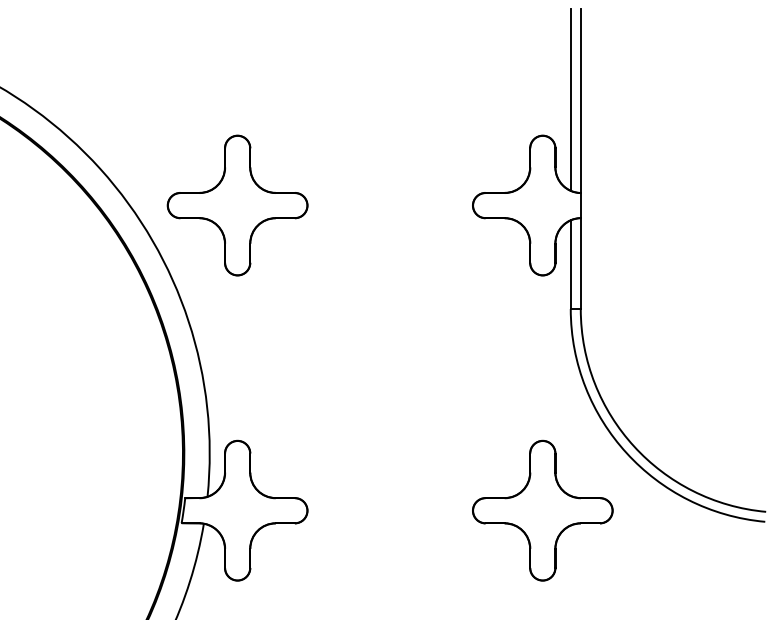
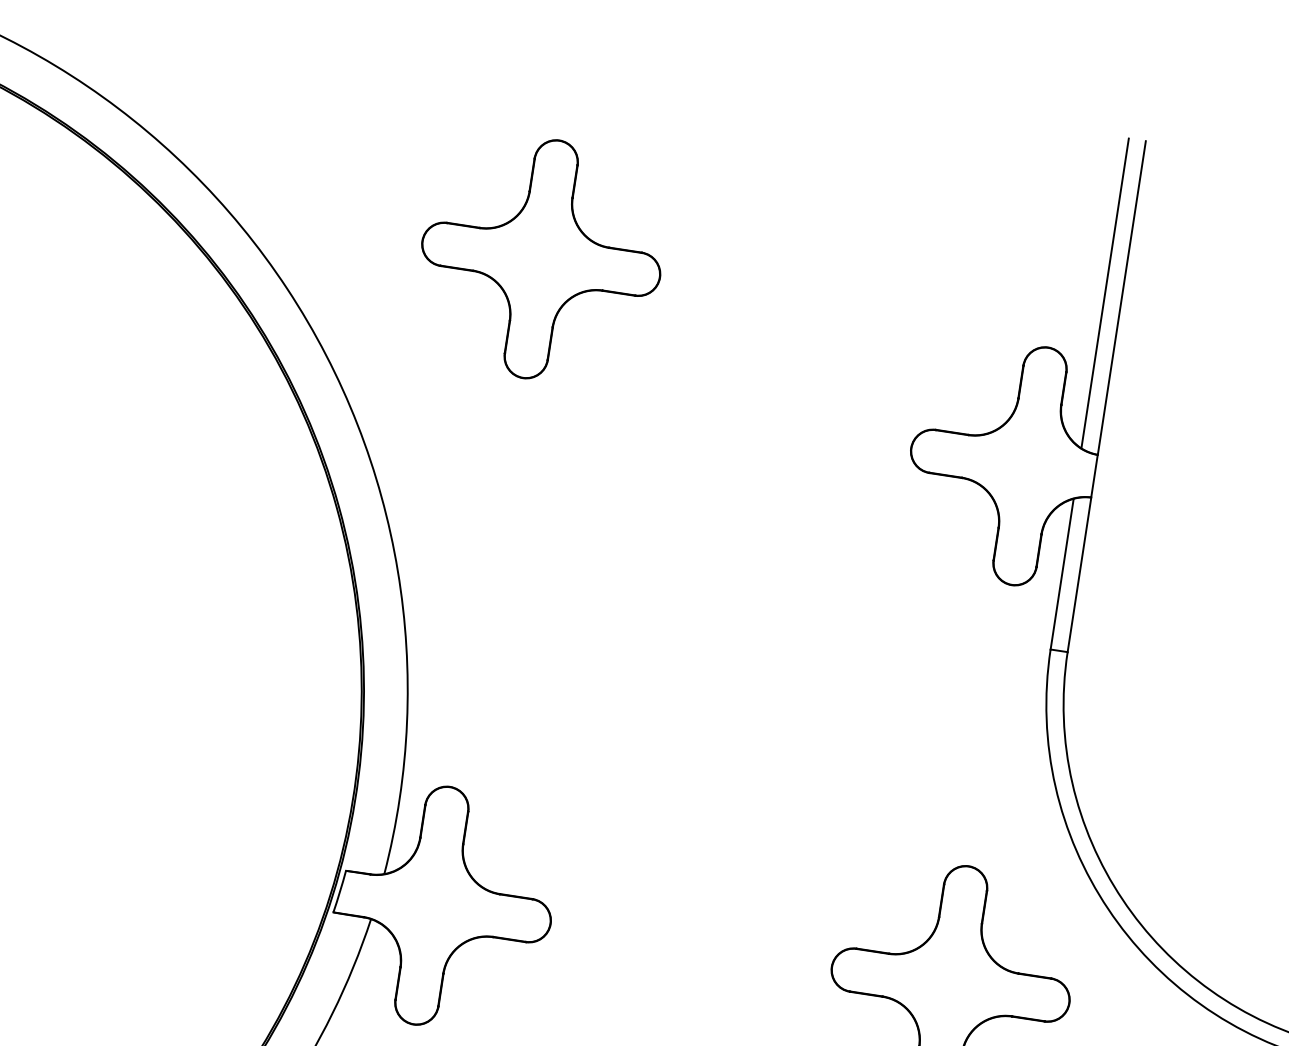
part: (237, 205) -> (540, 259), moved

